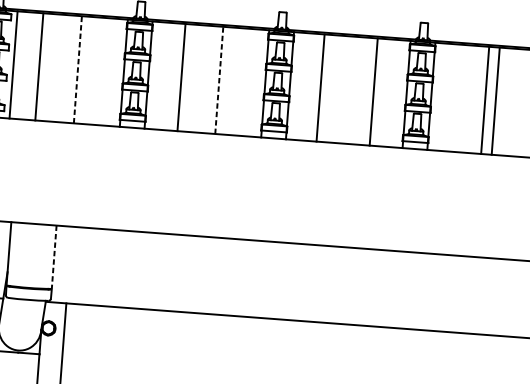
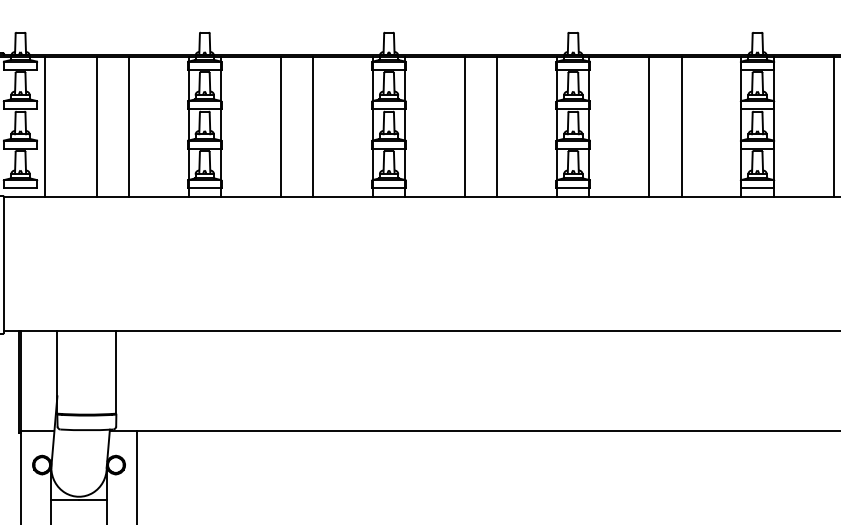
line: (39, 66) -> (96, 126), moved
line: (77, 70) -> (128, 127), dashed -> solid
line: (181, 77) -> (280, 126), moved
line: (219, 80) -> (313, 127), dashed -> solid
line: (320, 87) -> (465, 126), moved
line: (373, 91) -> (497, 126), moved
line: (485, 99) -> (681, 126), moved
line: (495, 100) -> (649, 126), moved
line: (54, 257) -> (116, 372), dashed -> solid

